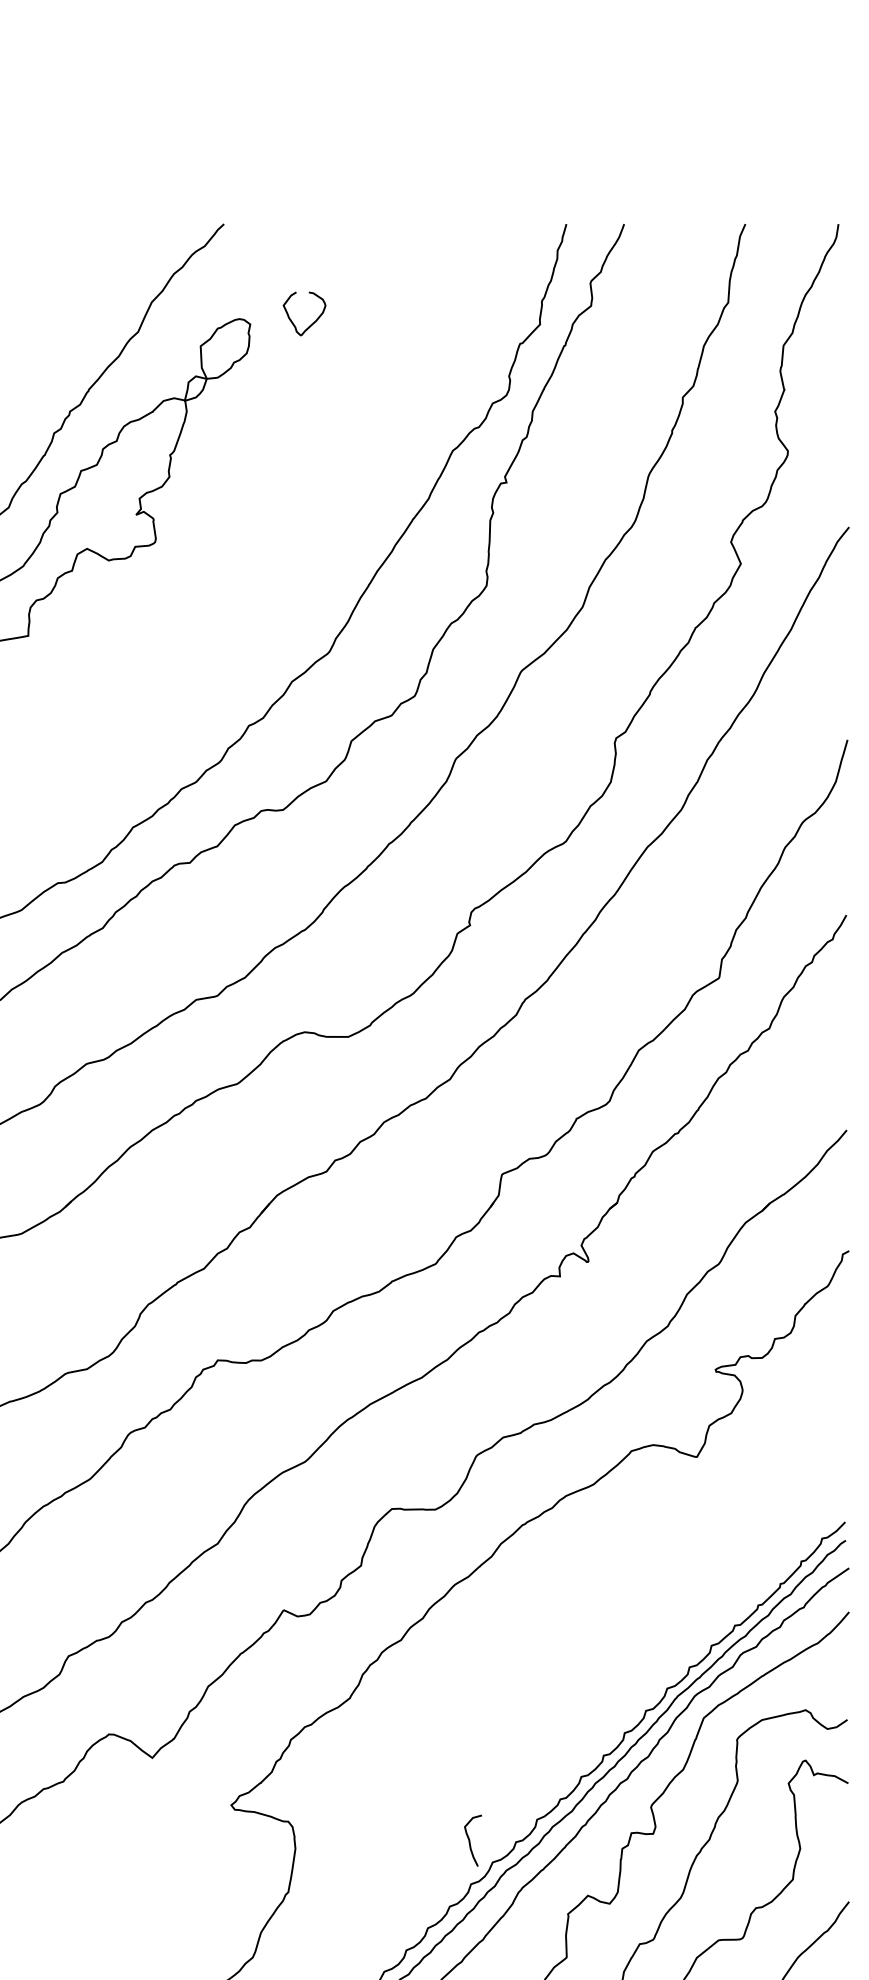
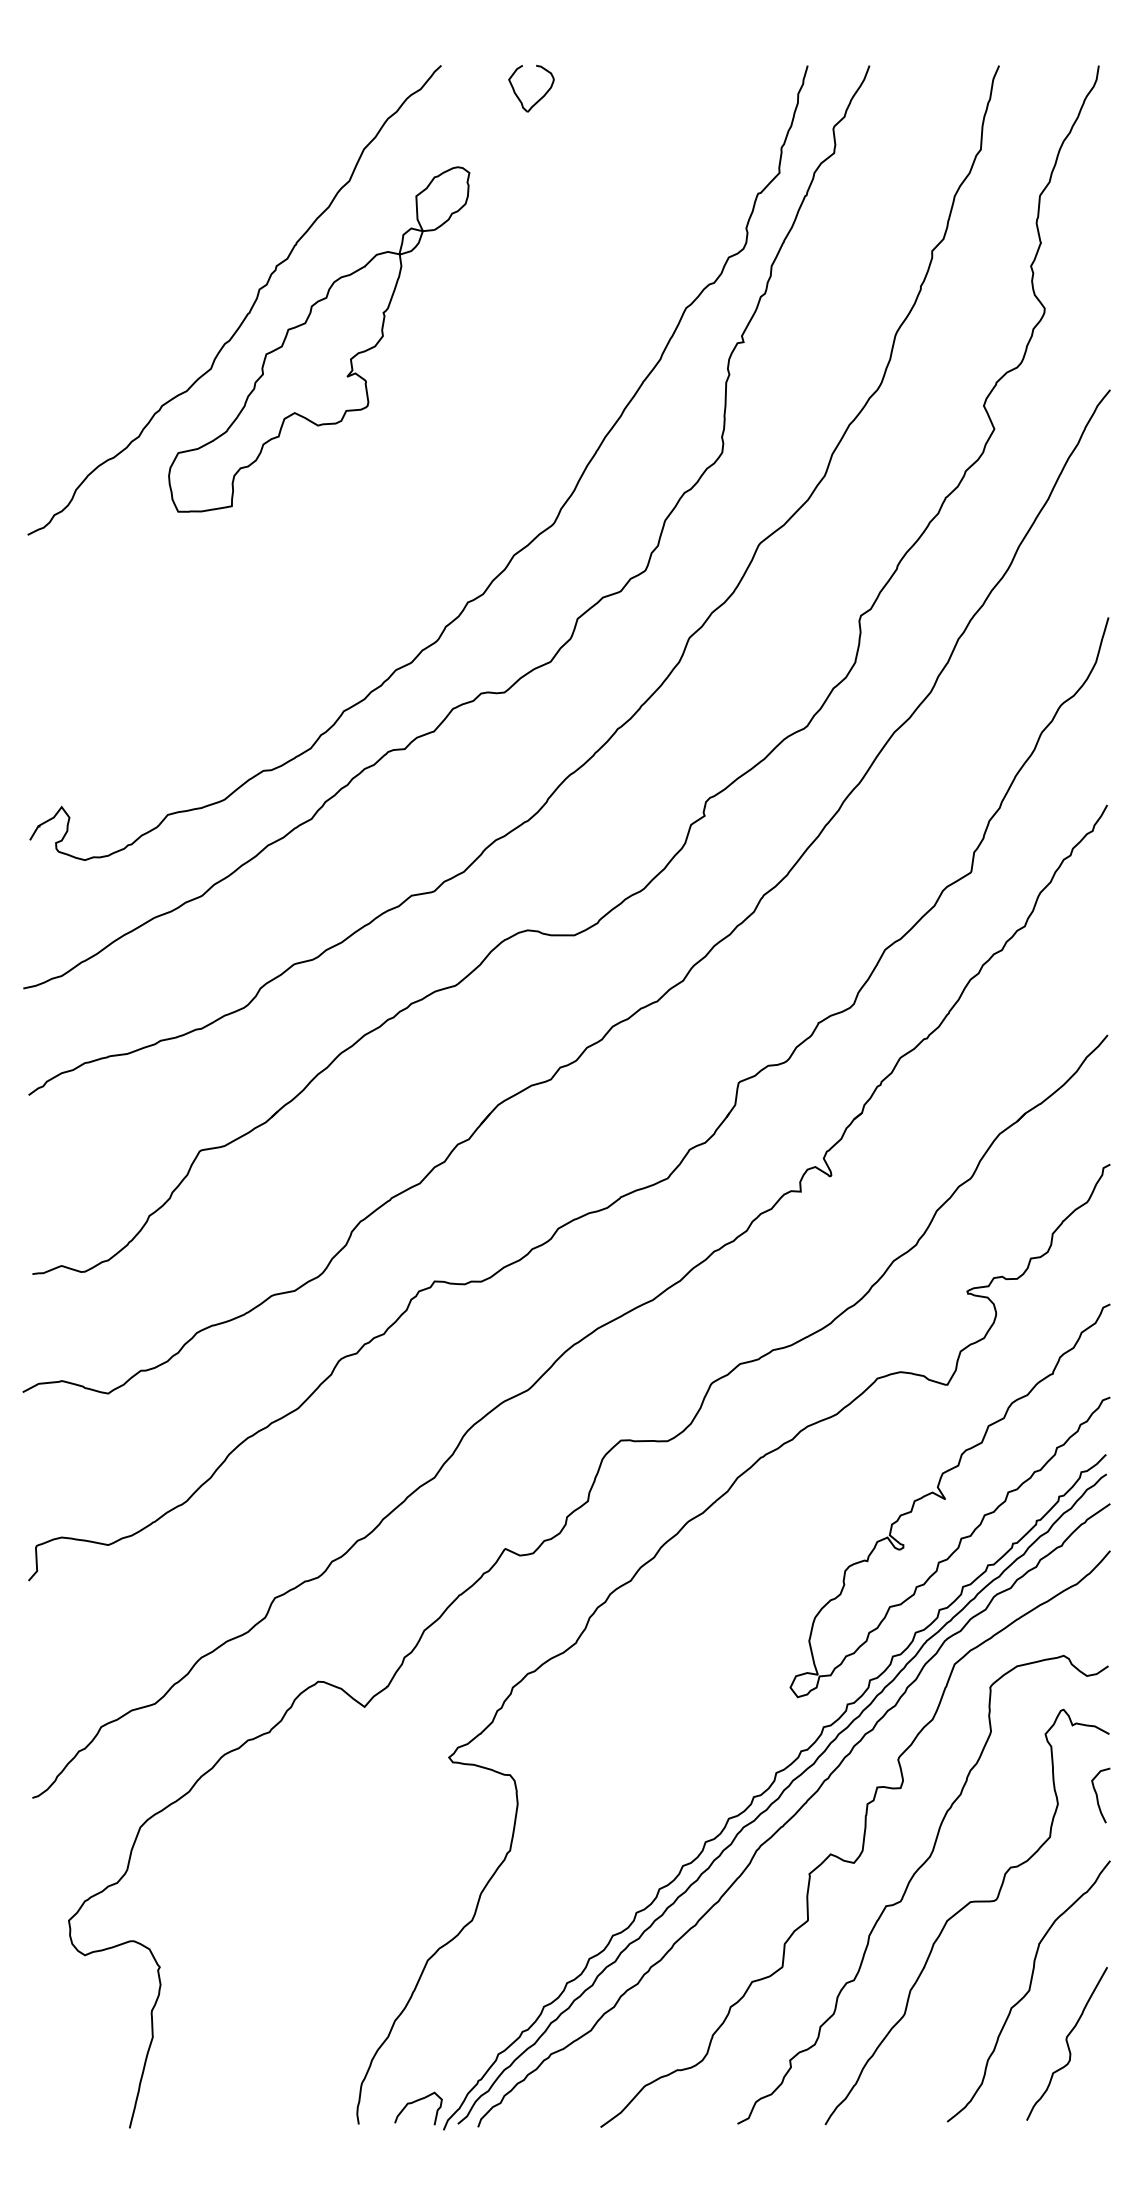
part: (312, 323) -> (539, 98), moved
curve: (695, 1564) -> (945, 1499), added
curve: (470, 1840) -> (1097, 1795), moved

